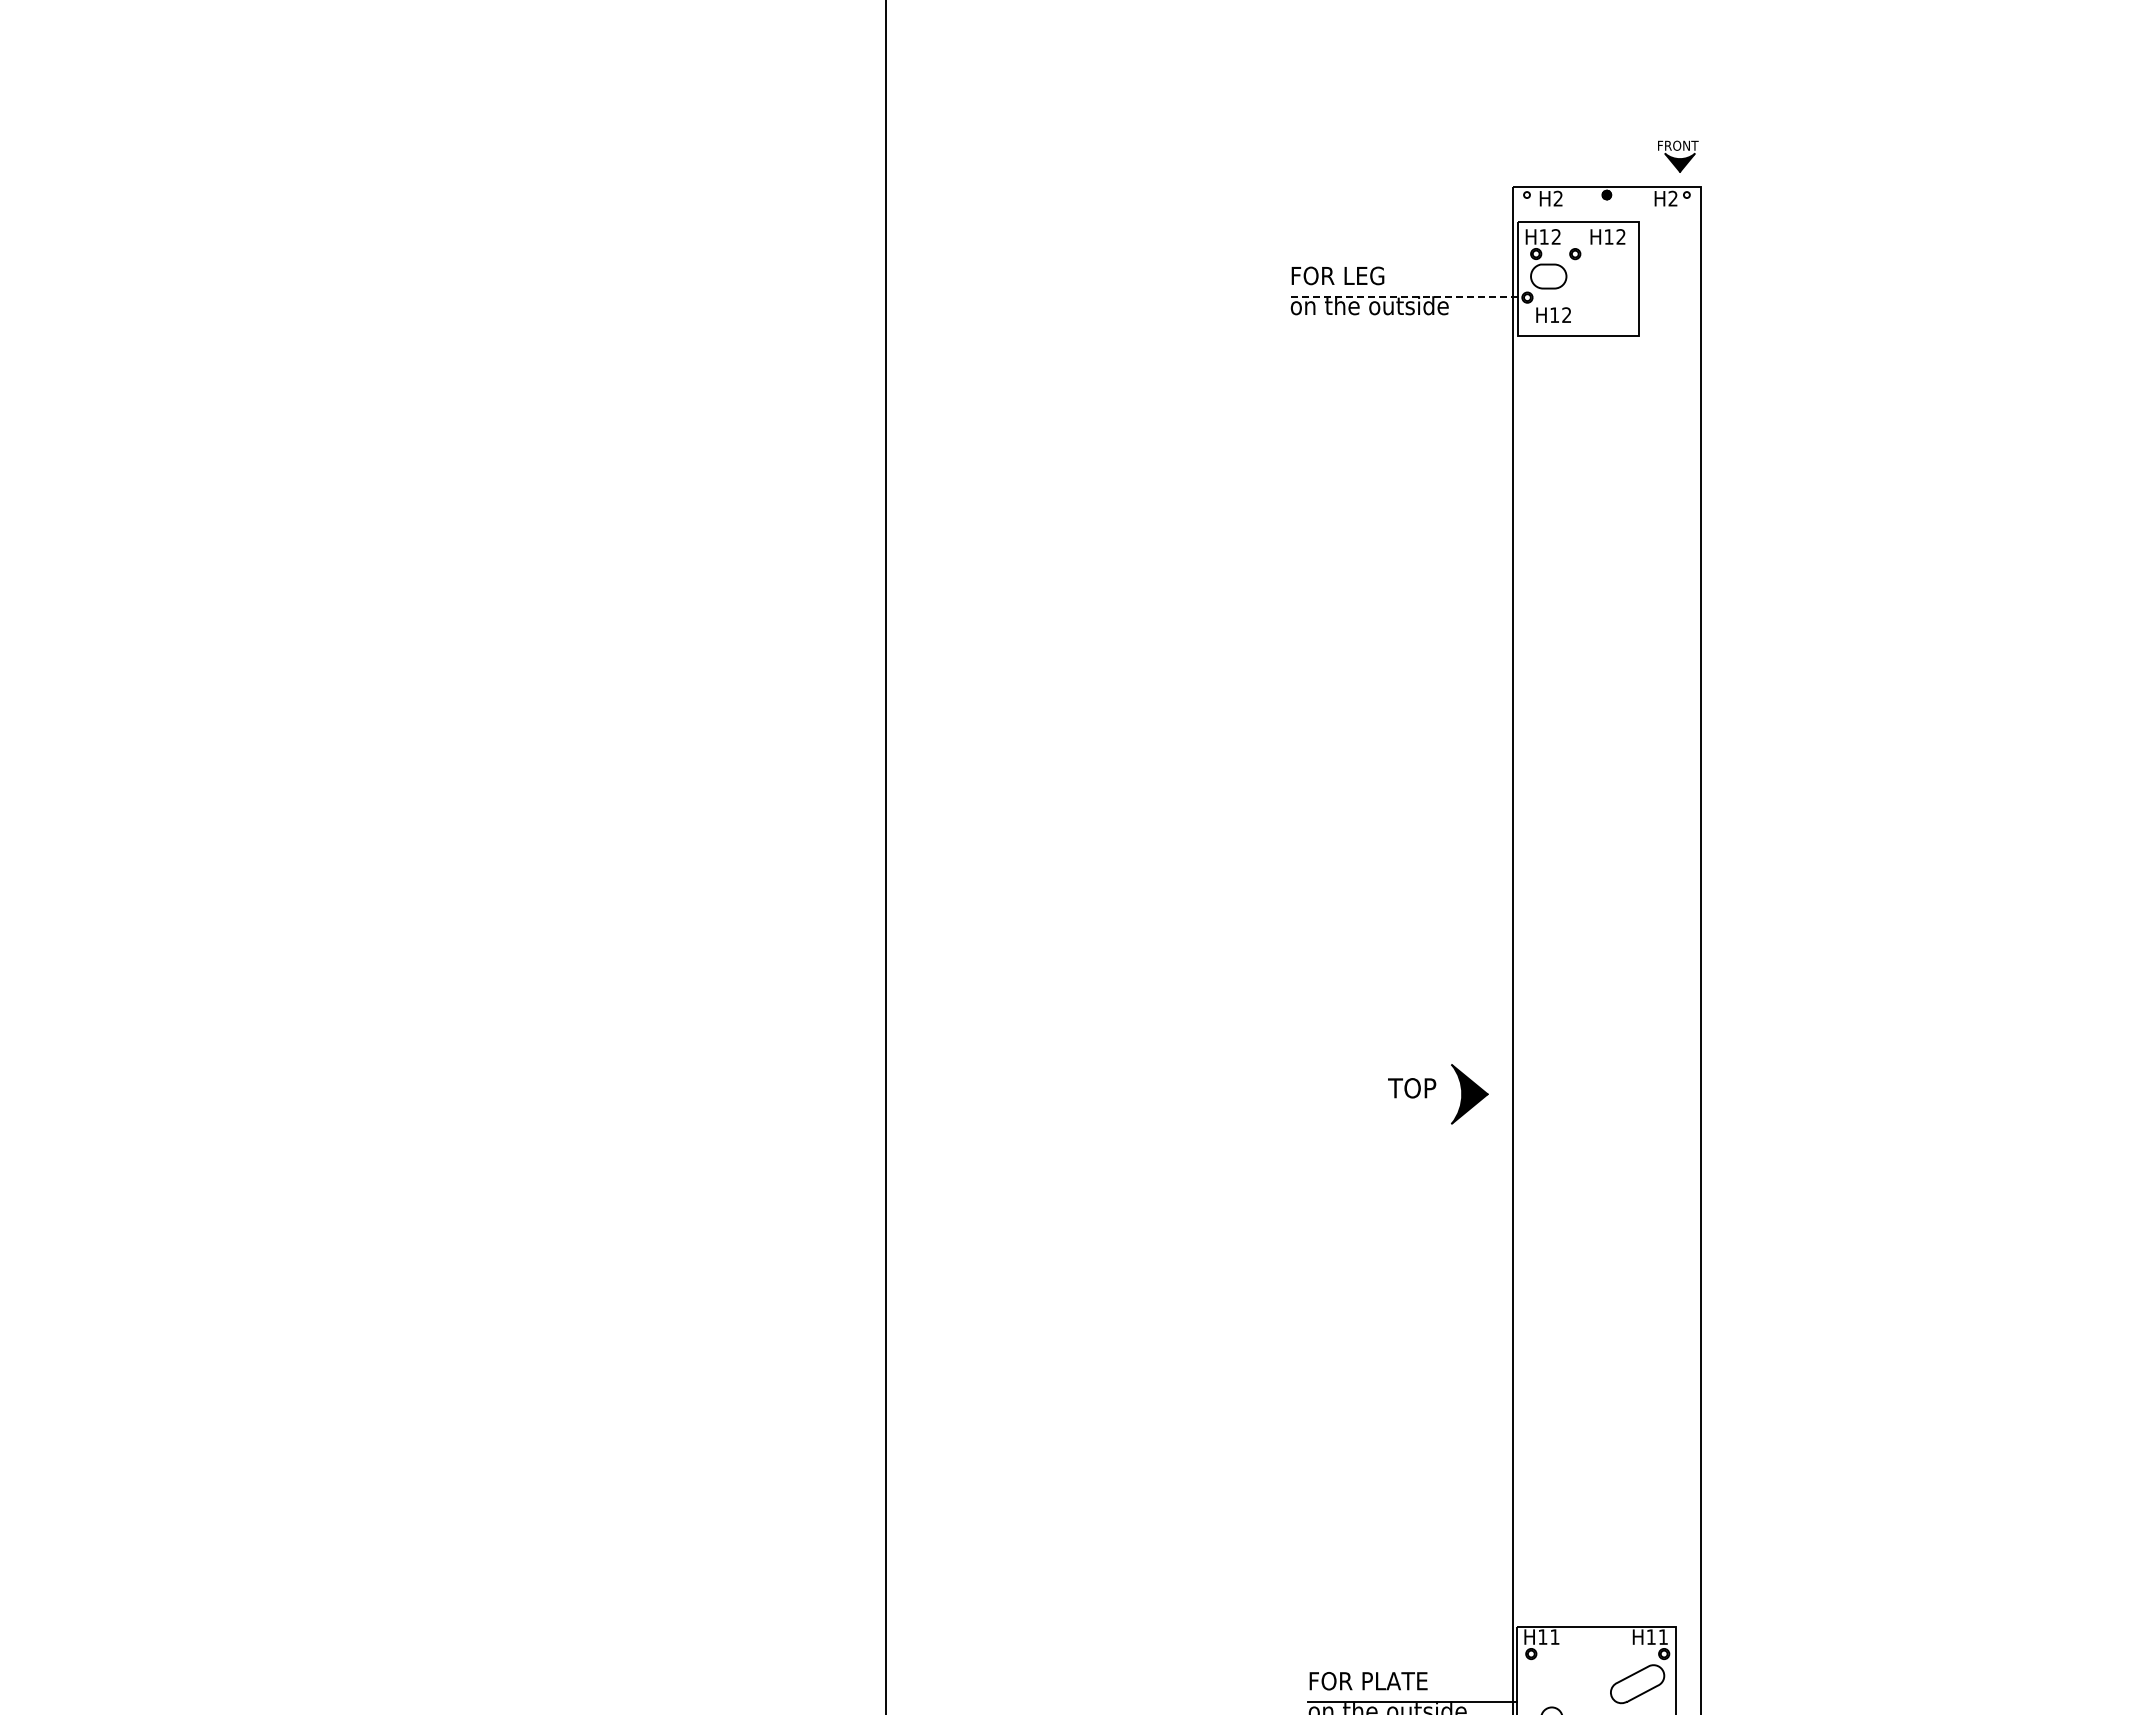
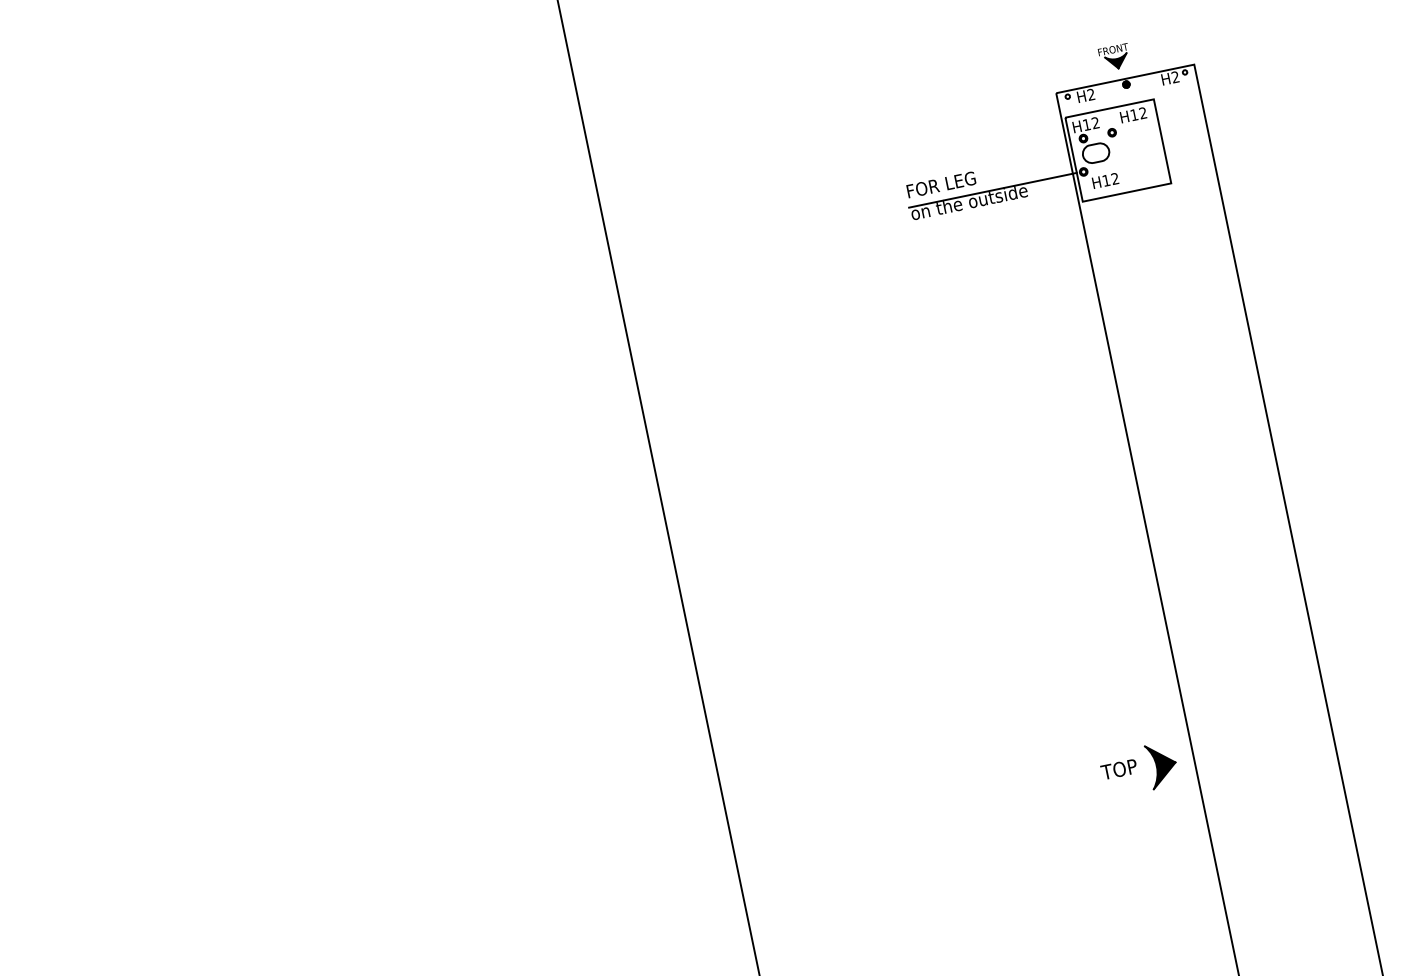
part: (1678, 156) -> (1115, 57), moved
line: (1403, 297) -> (992, 190), dashed -> solid

